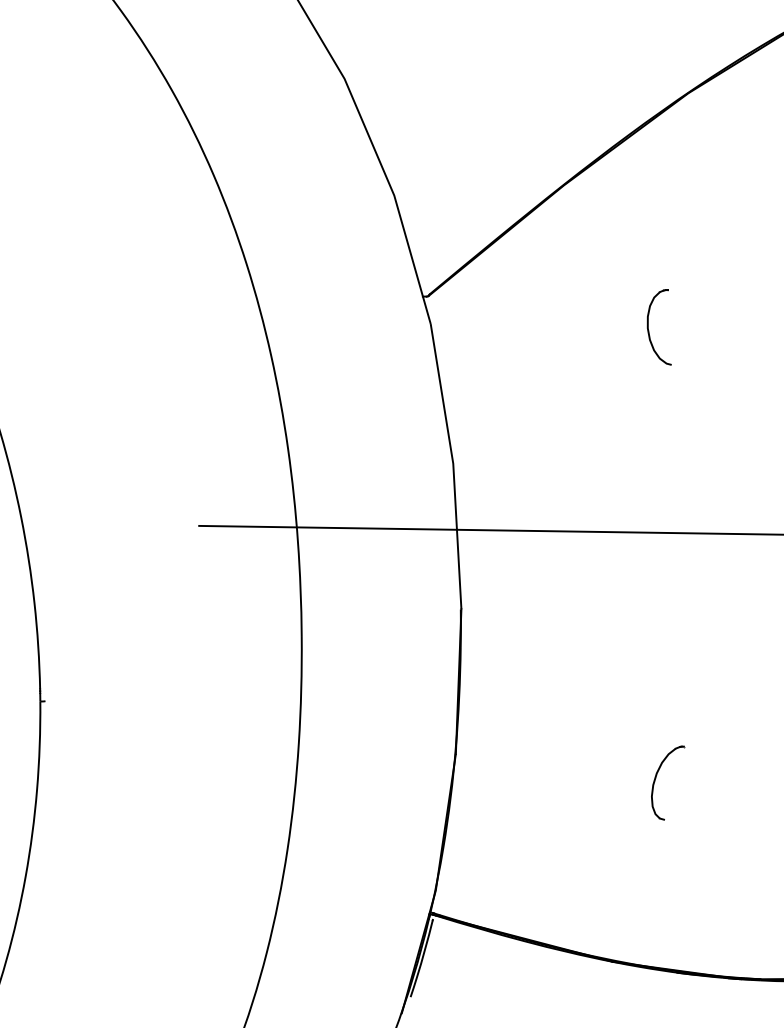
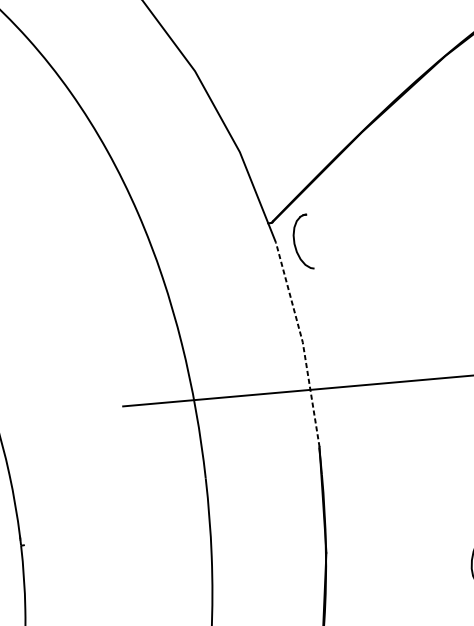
part: (649, 330) -> (295, 245), moved
line: (453, 464) -> (302, 342), solid -> dashed

